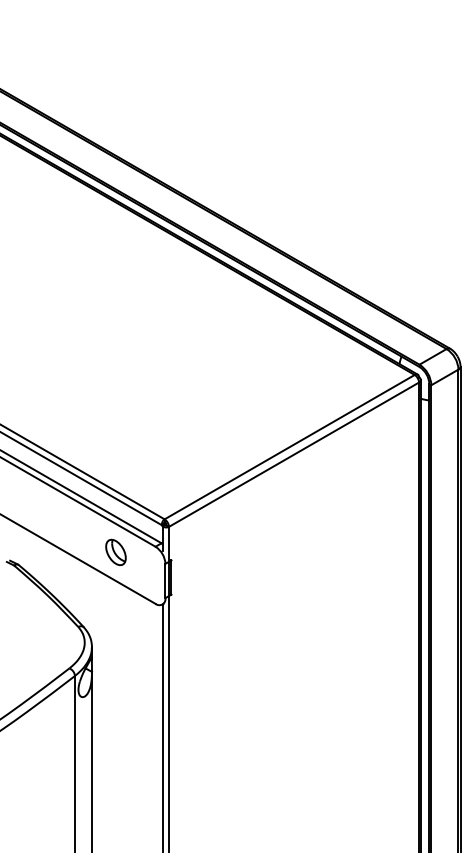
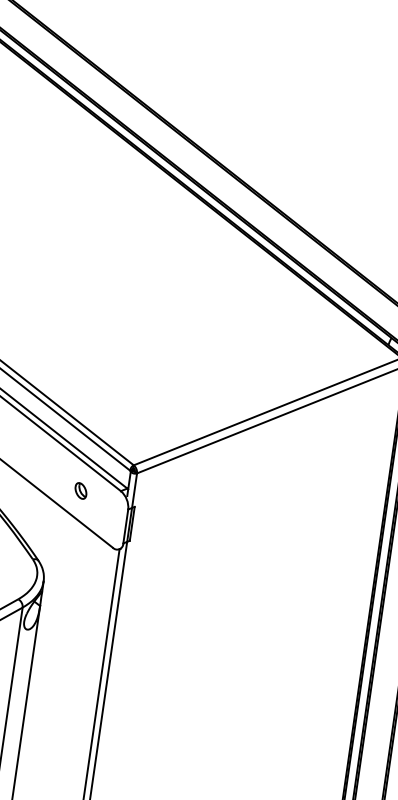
part: (115, 551) -> (80, 490), size x0.6

